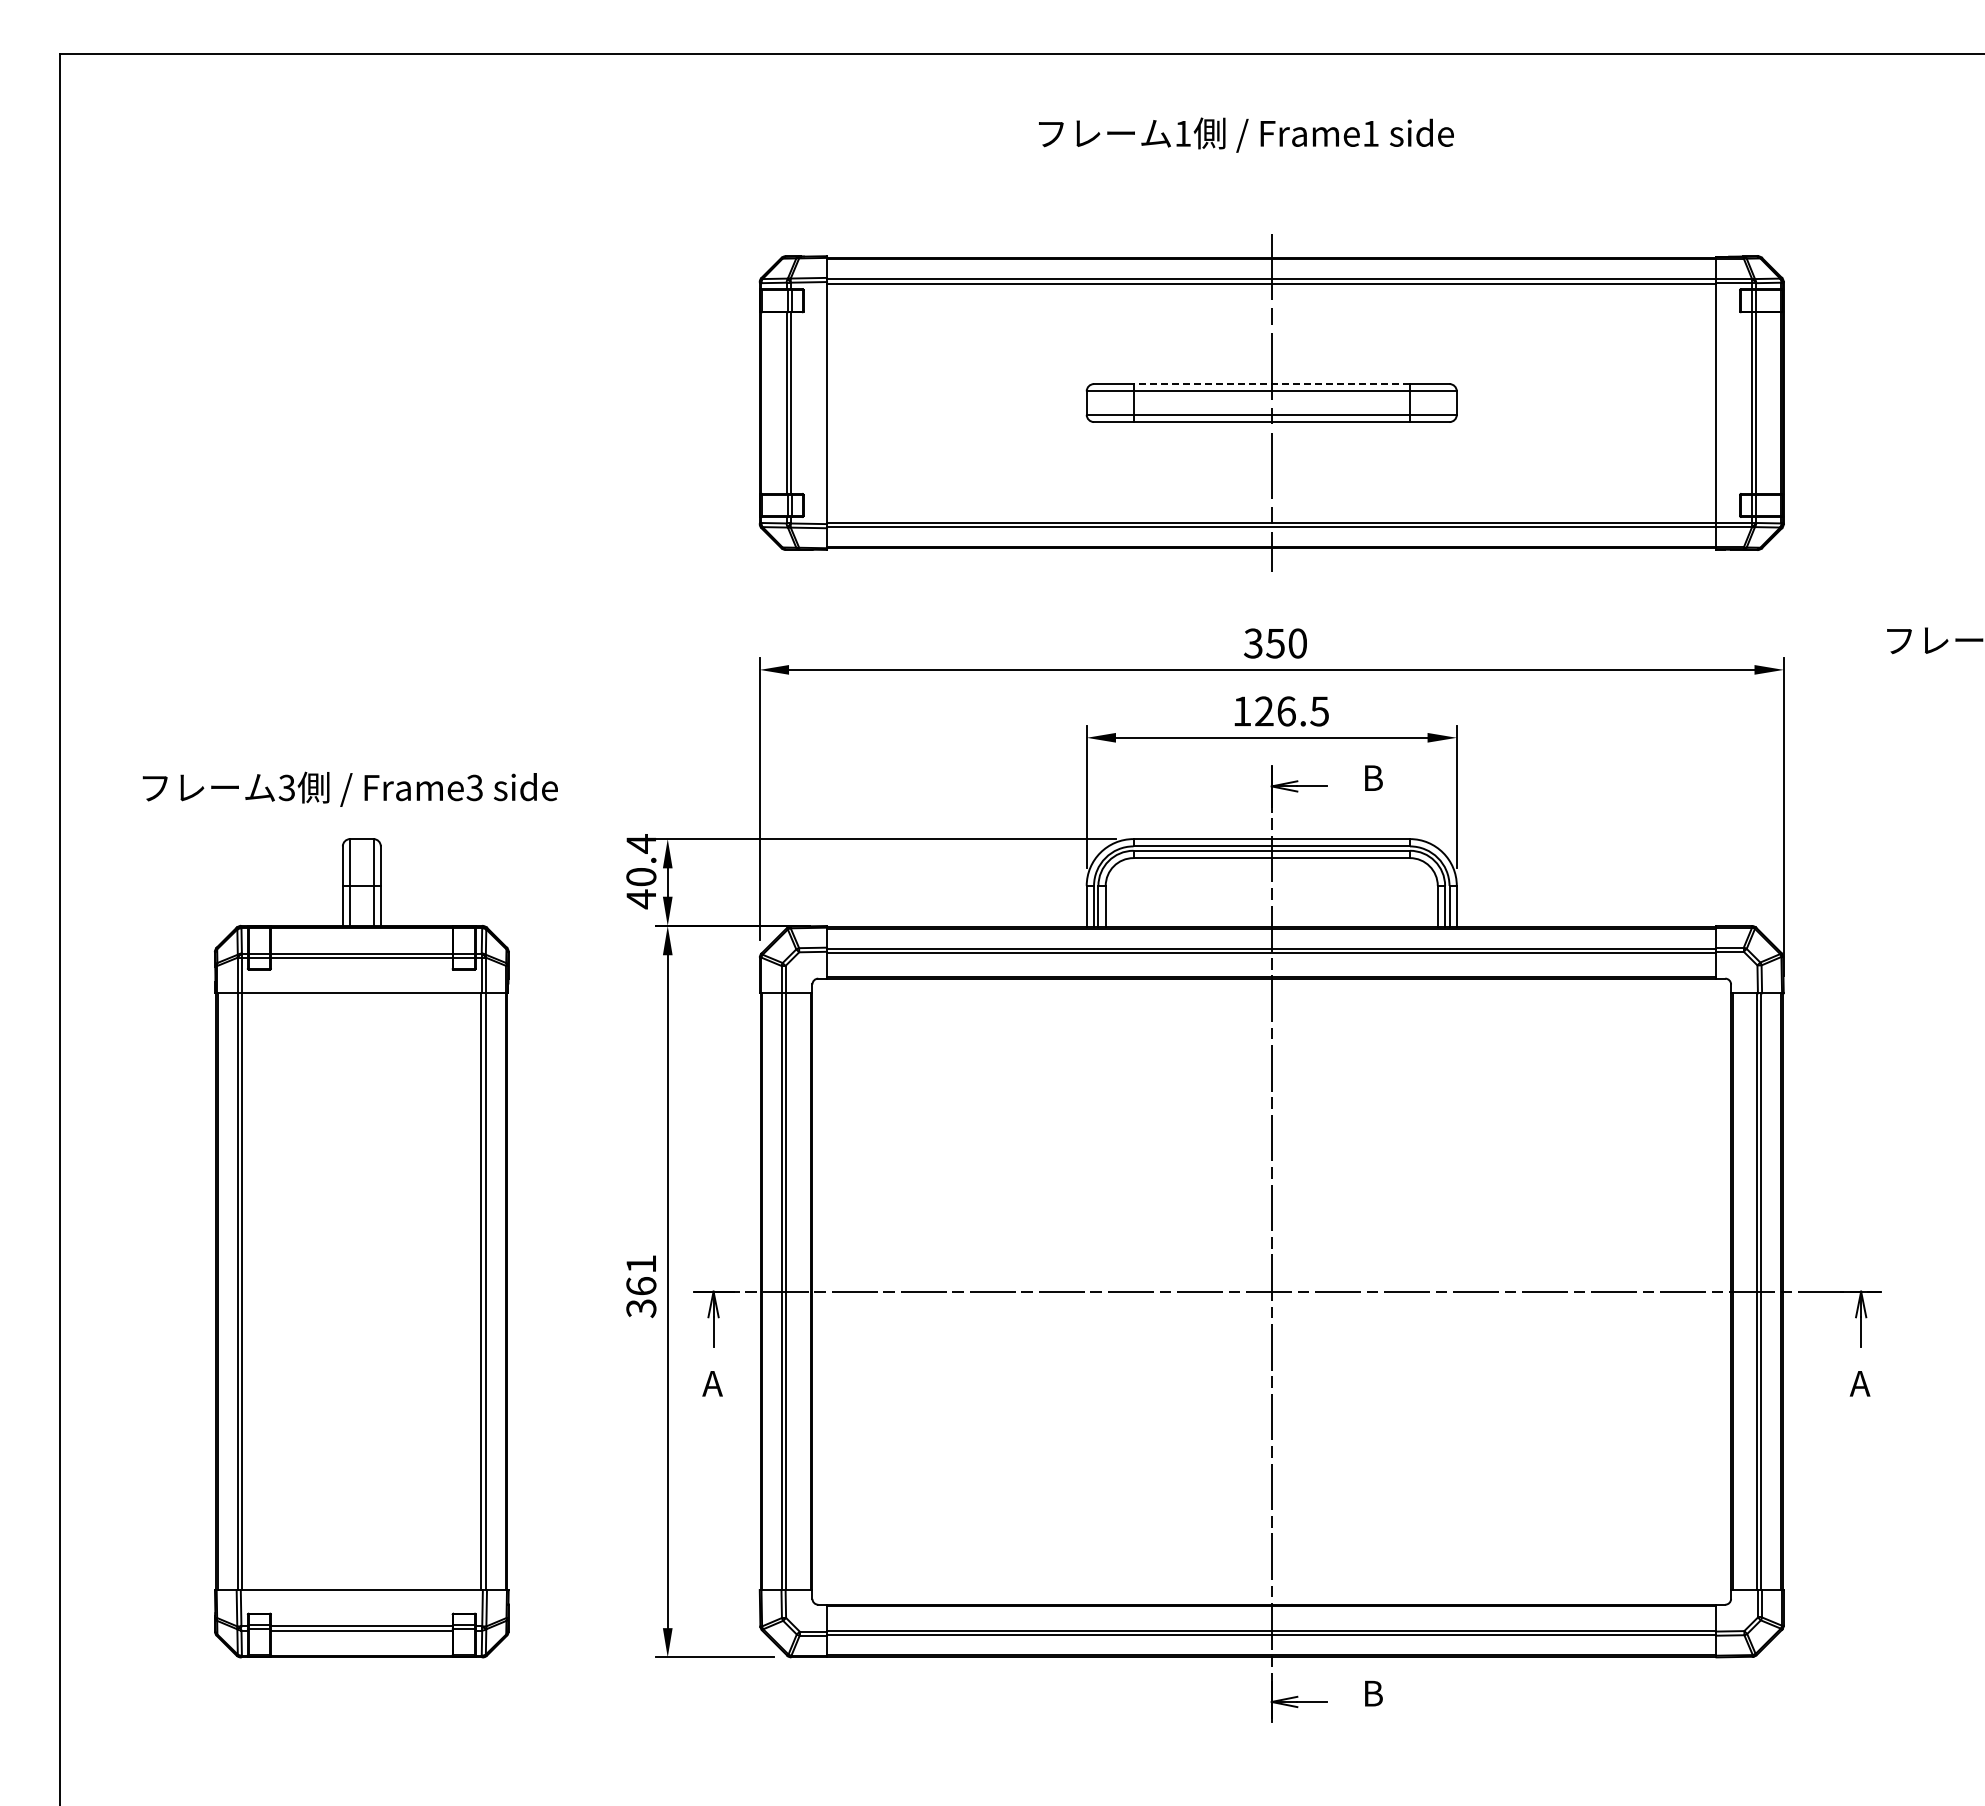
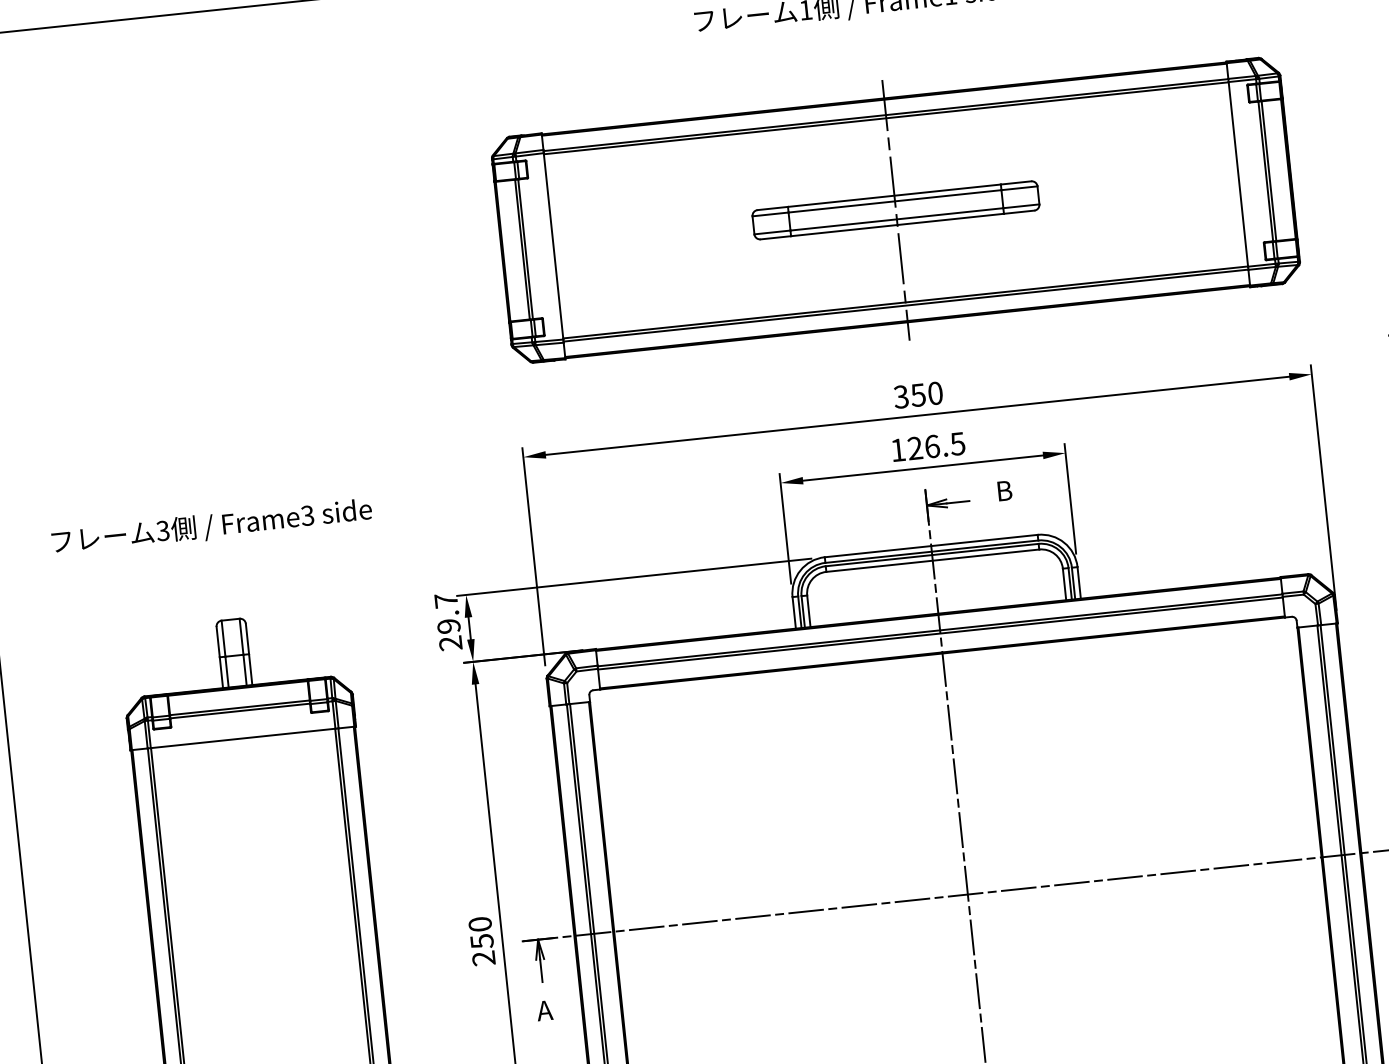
line: (1271, 384) -> (894, 196), dashed -> solid
text: (349, 788) -> (211, 526), moved
text: (641, 871) -> (448, 622), 40.4 -> 29.7
text: (641, 1286) -> (482, 941), 361 -> 250

